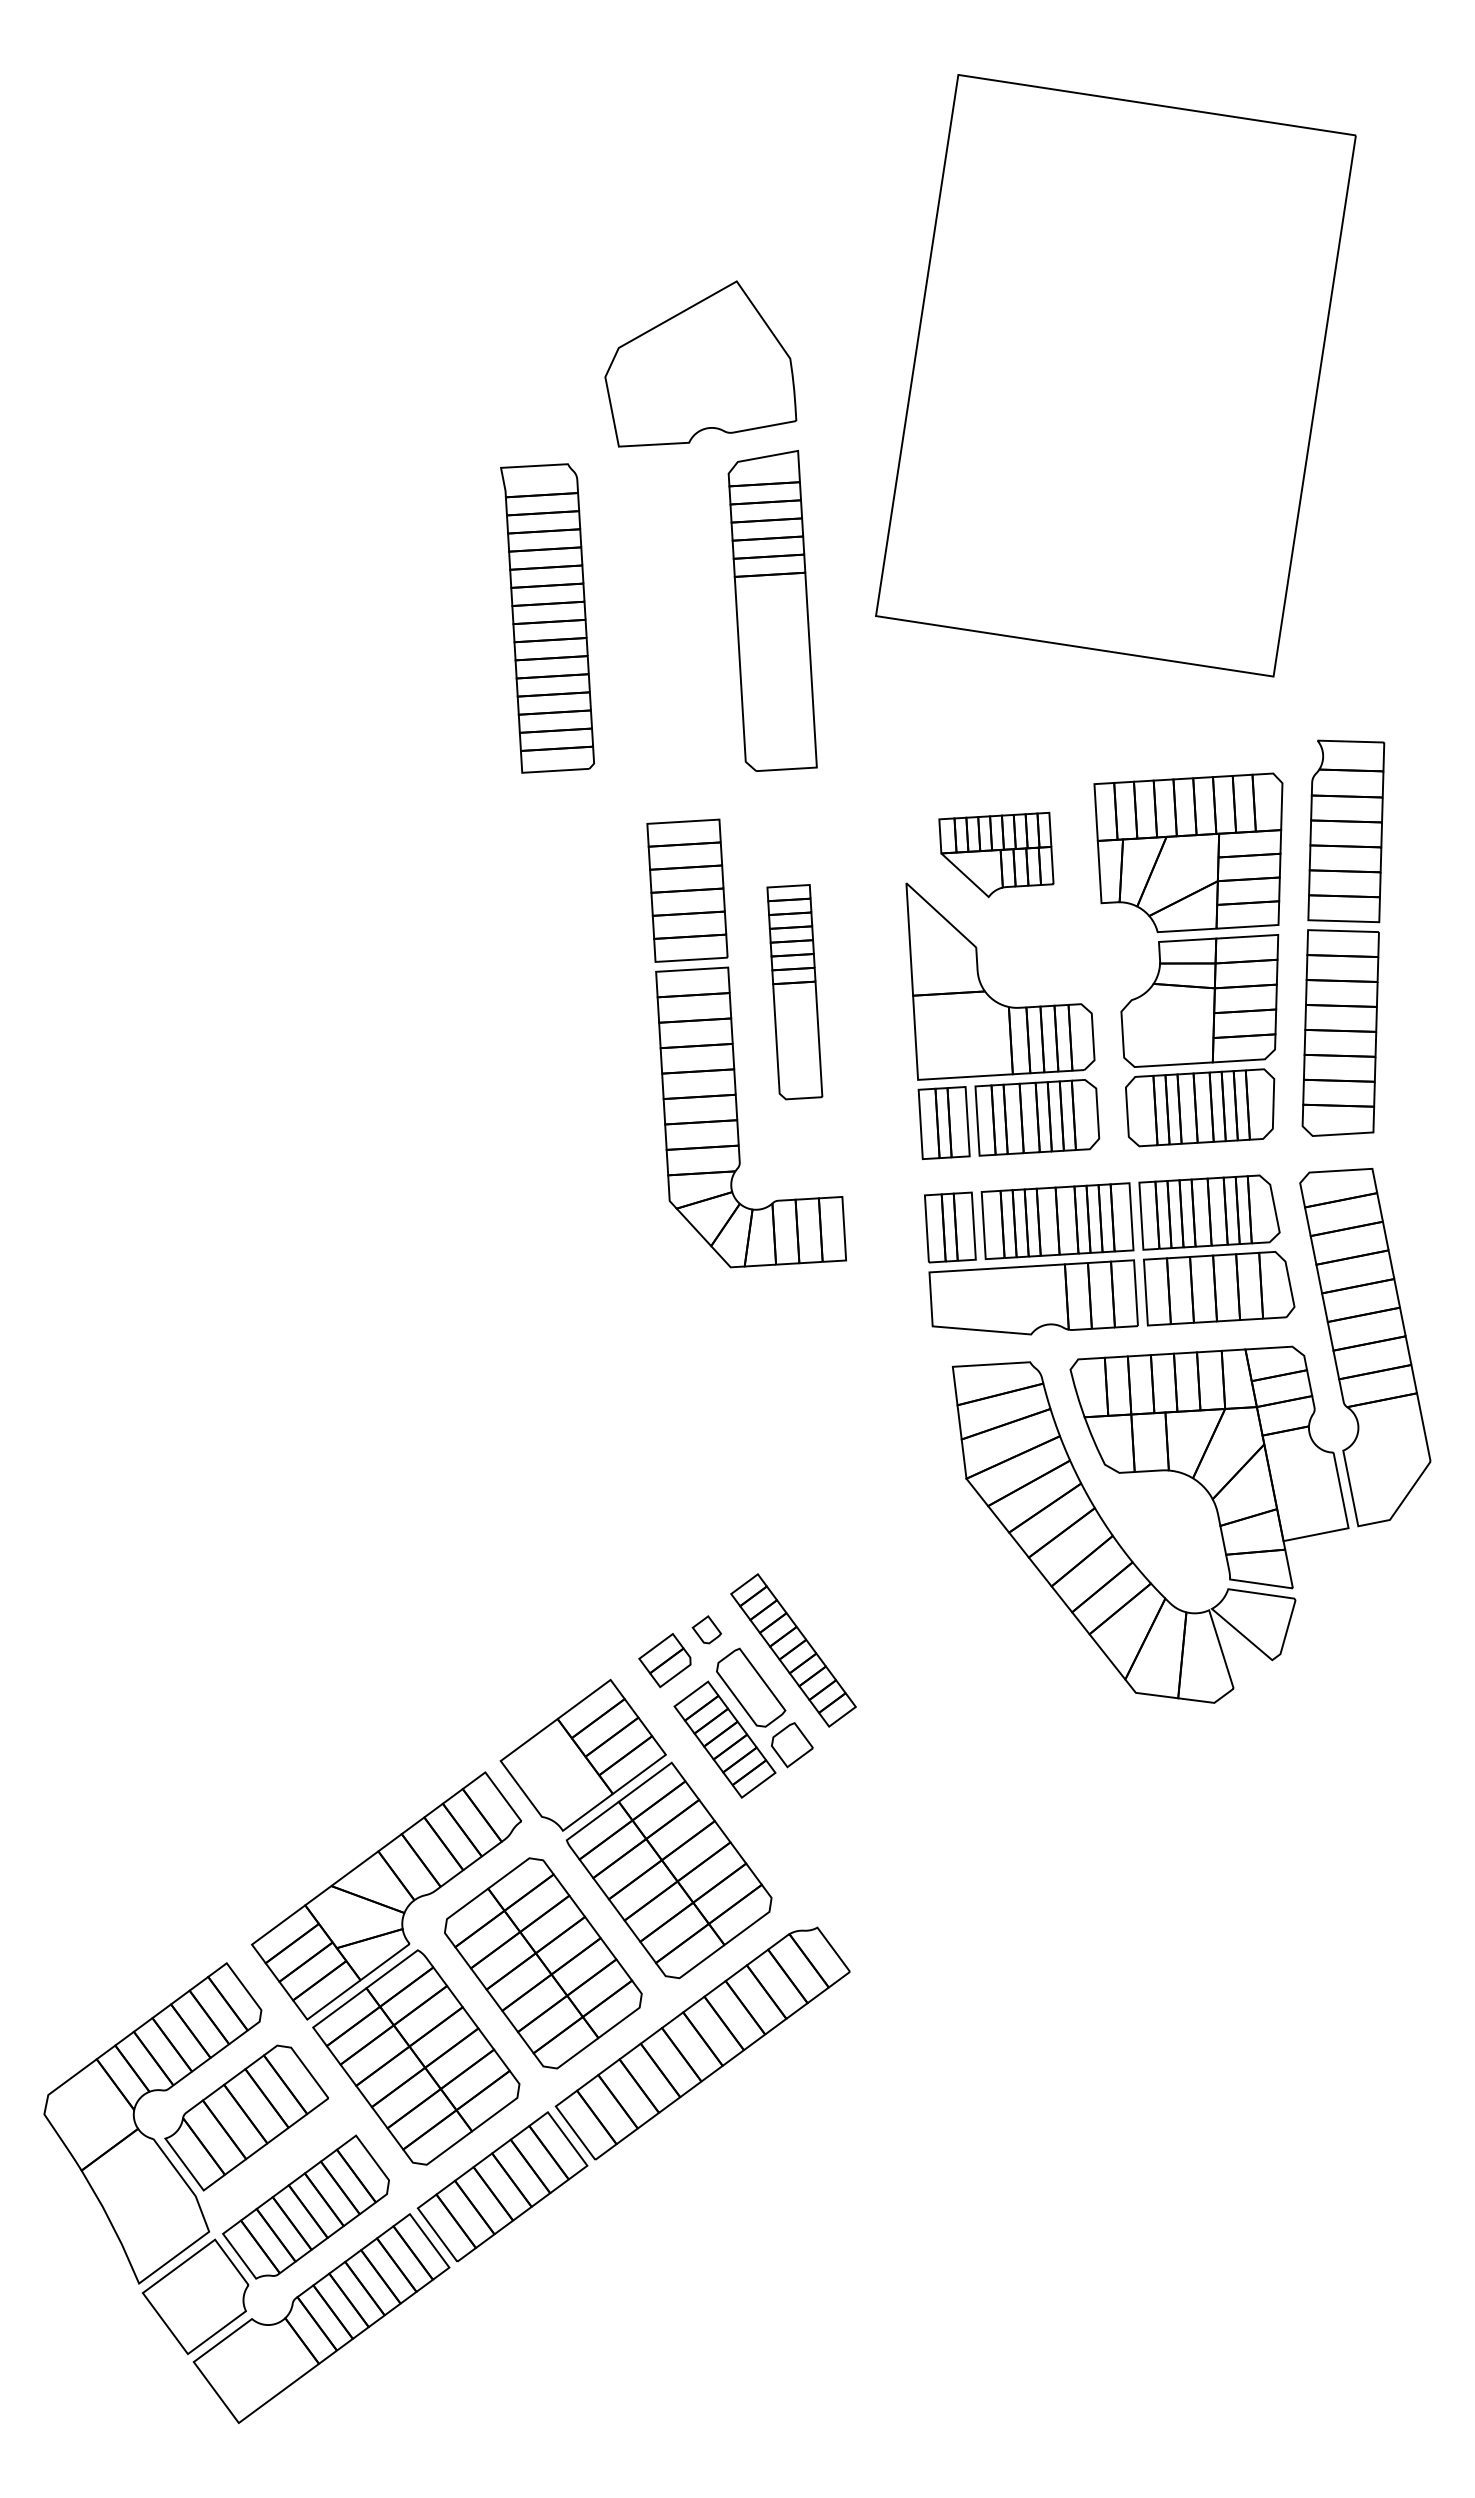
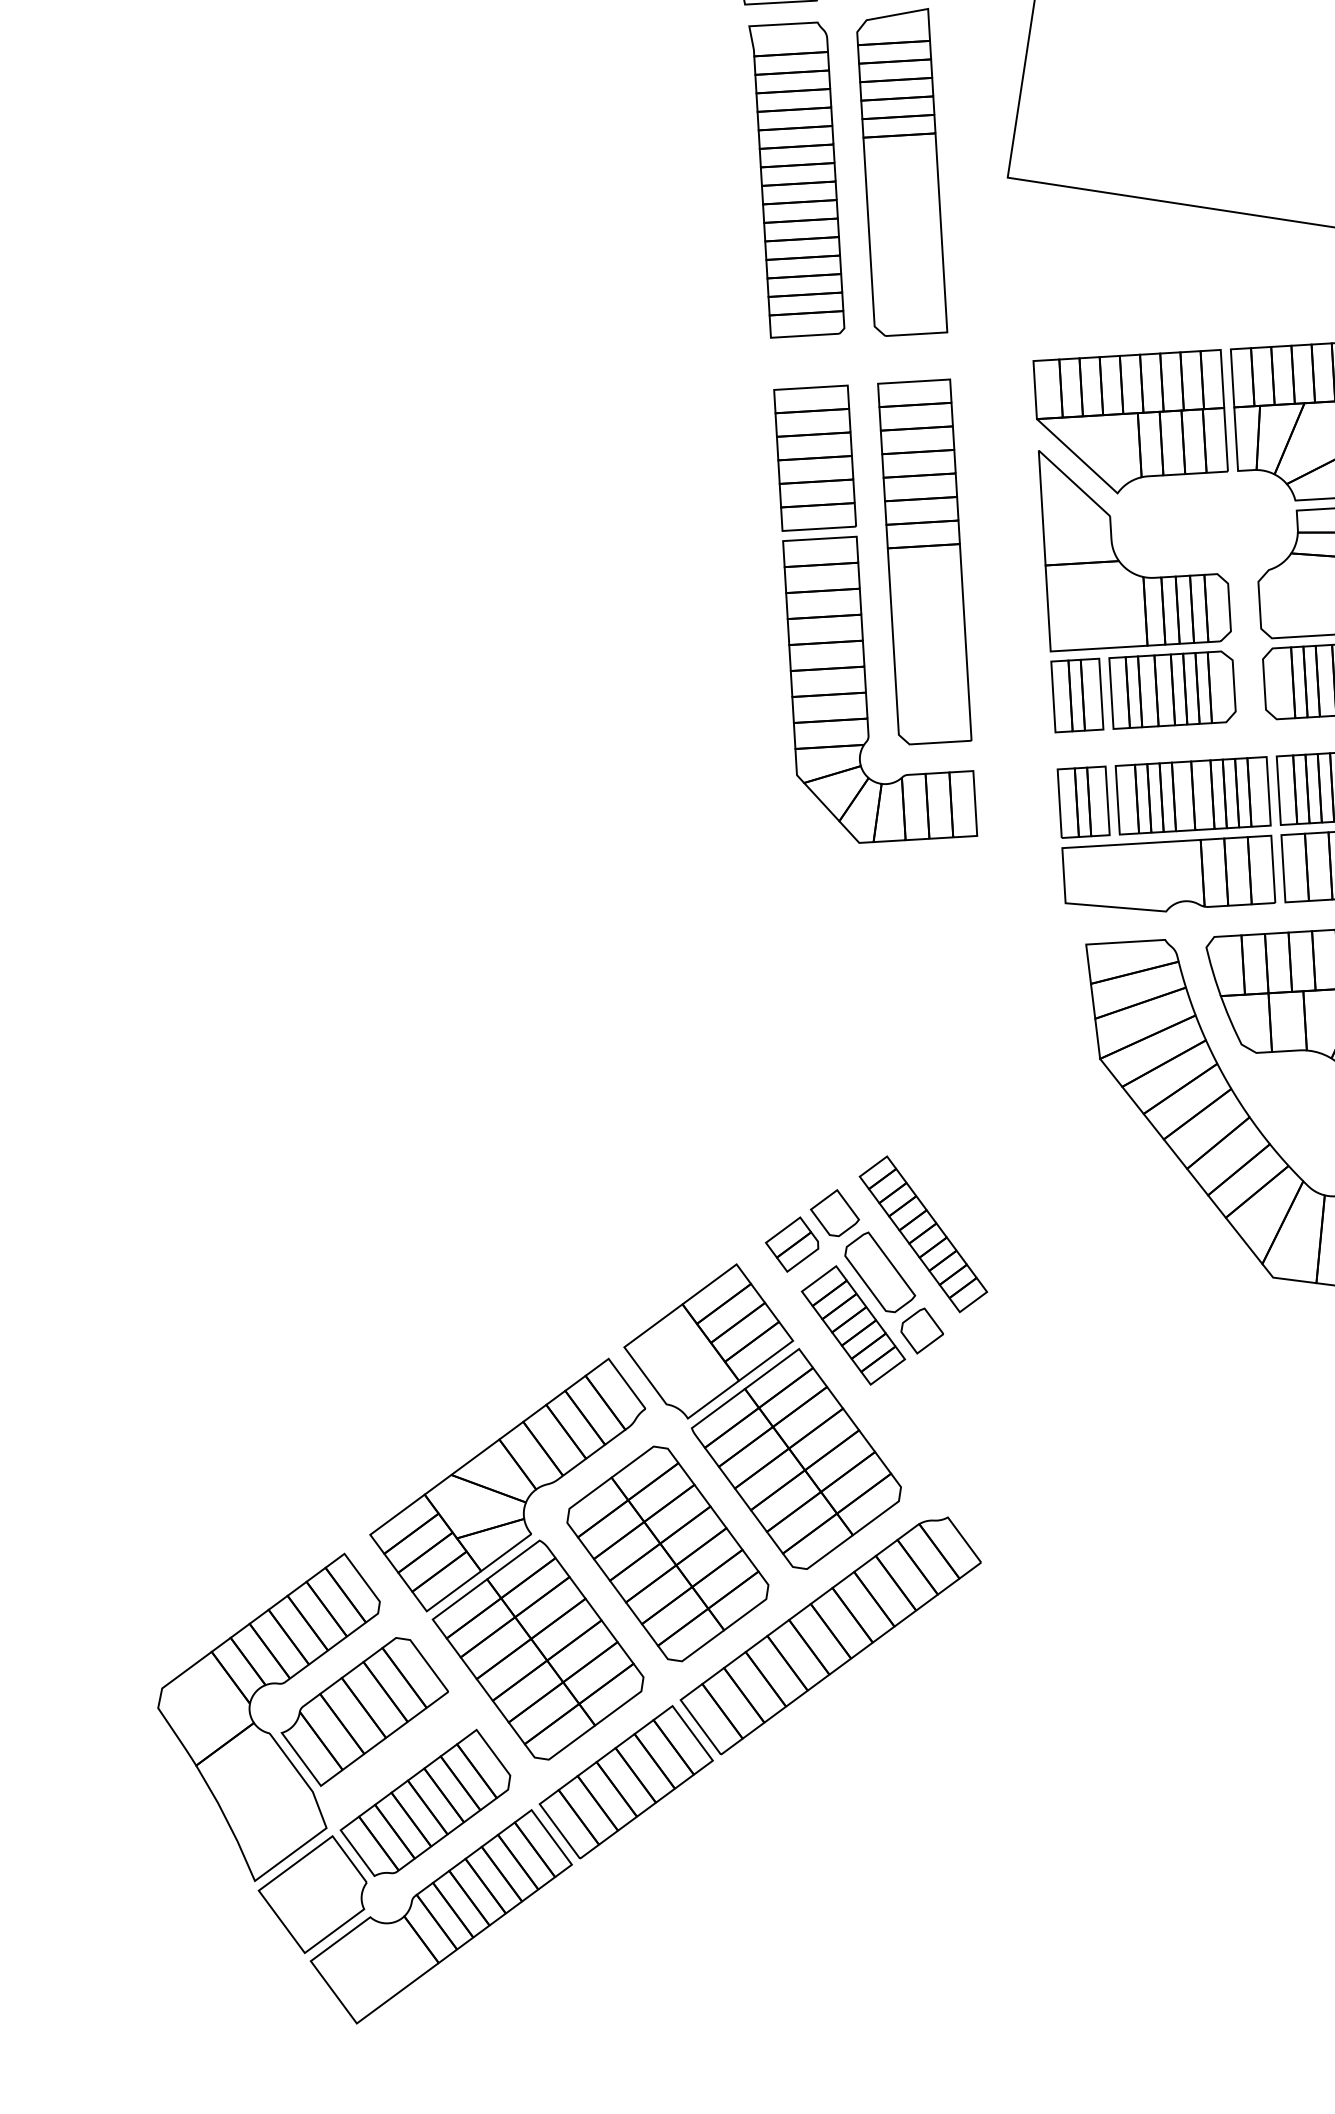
part: (547, 618) -> (796, 180), moved
part: (996, 854) -> (1130, 421), size x1.67
part: (794, 991) -> (924, 561), size x1.67
part: (706, 1629) -> (834, 1212), size x1.67

